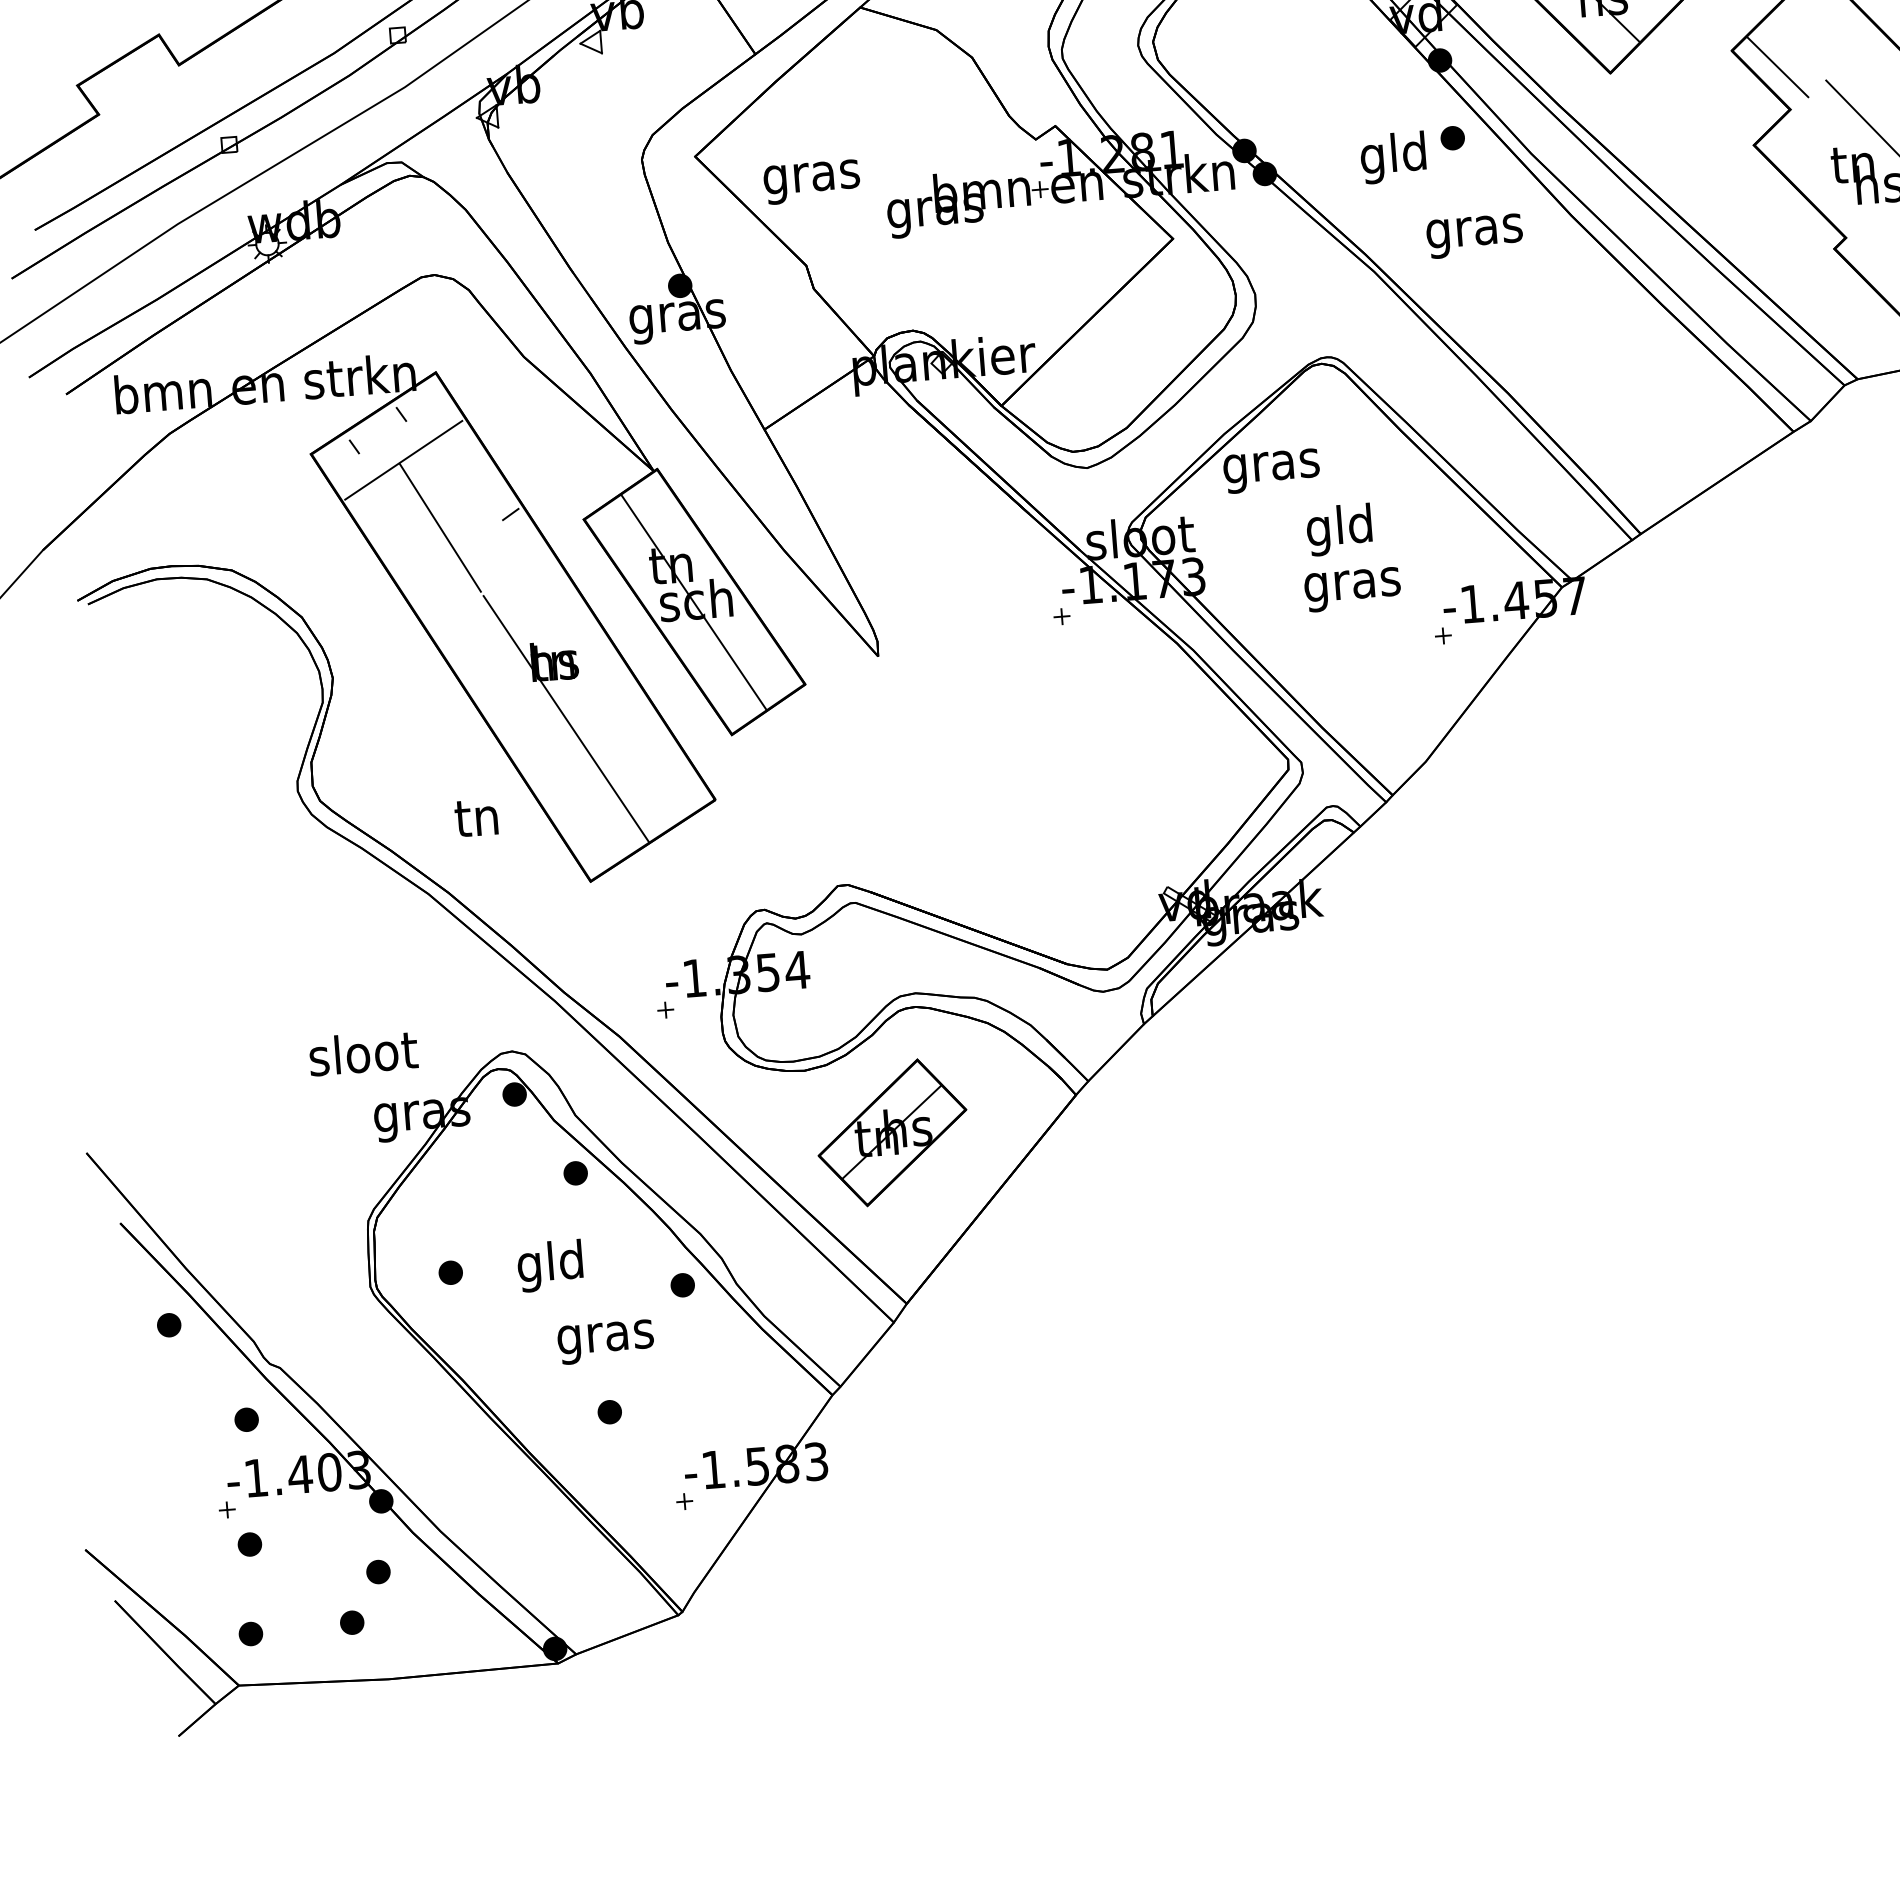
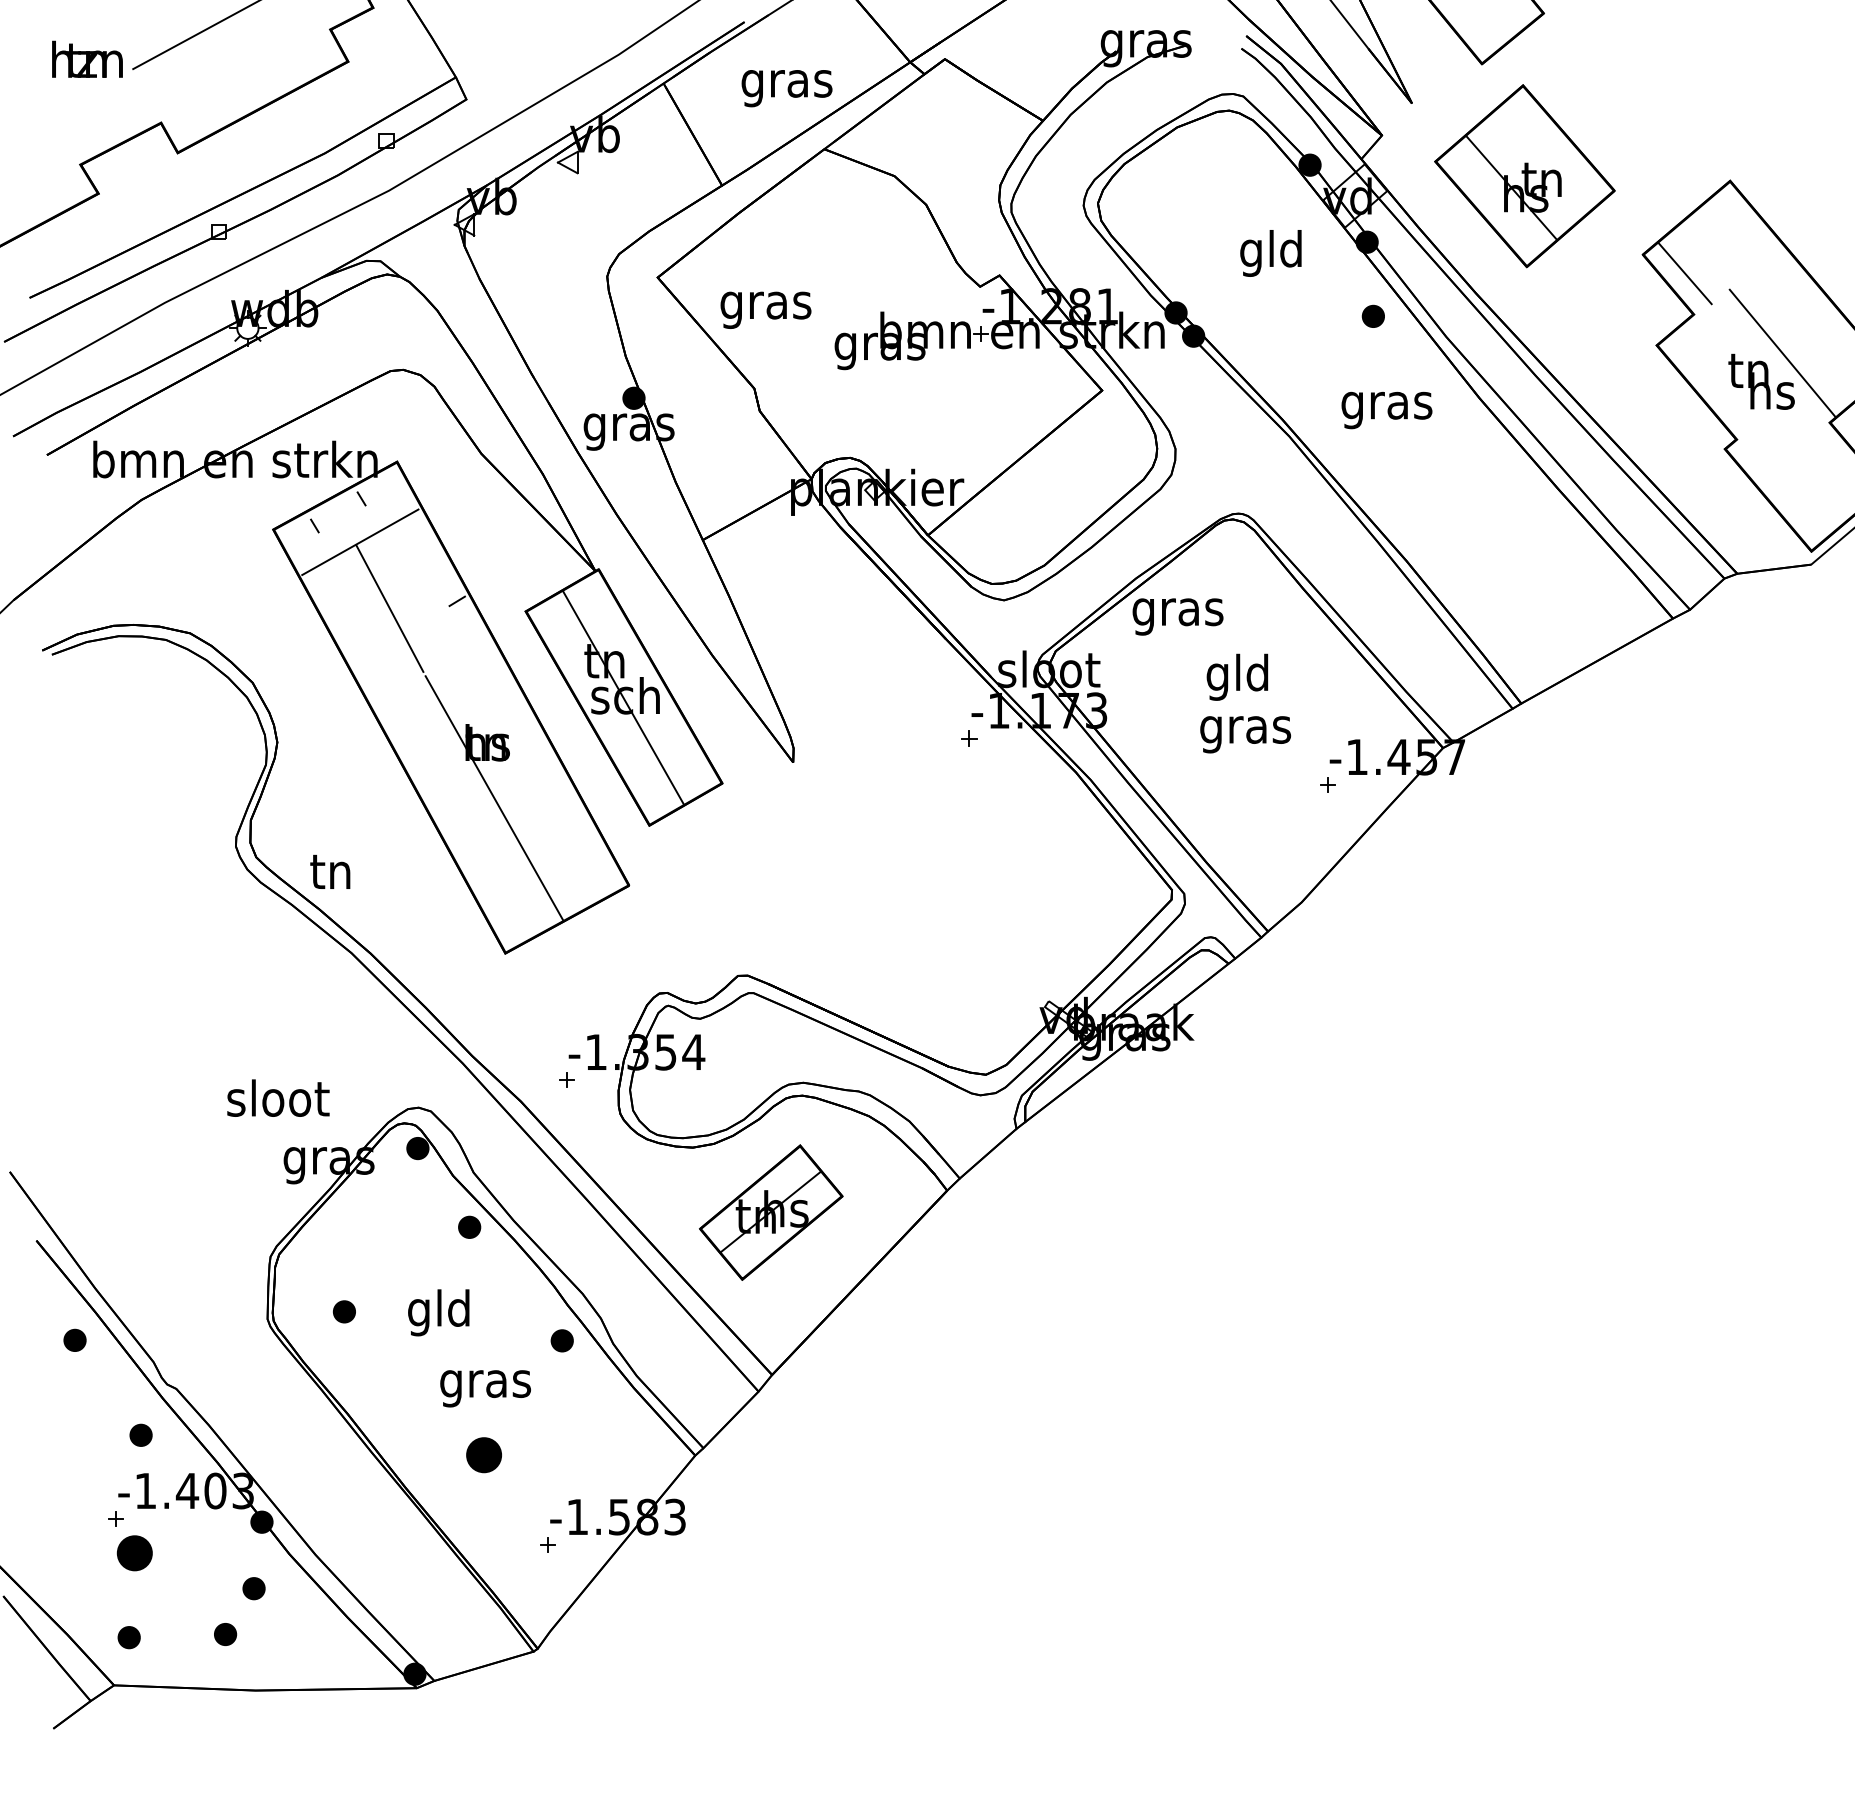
text: (1392, 157) -> (1270, 253), moved
text: (476, 817) -> (330, 871), moved
part: (609, 1411) -> (483, 1454), size x1.6
part: (249, 1543) -> (134, 1552), size x1.6

